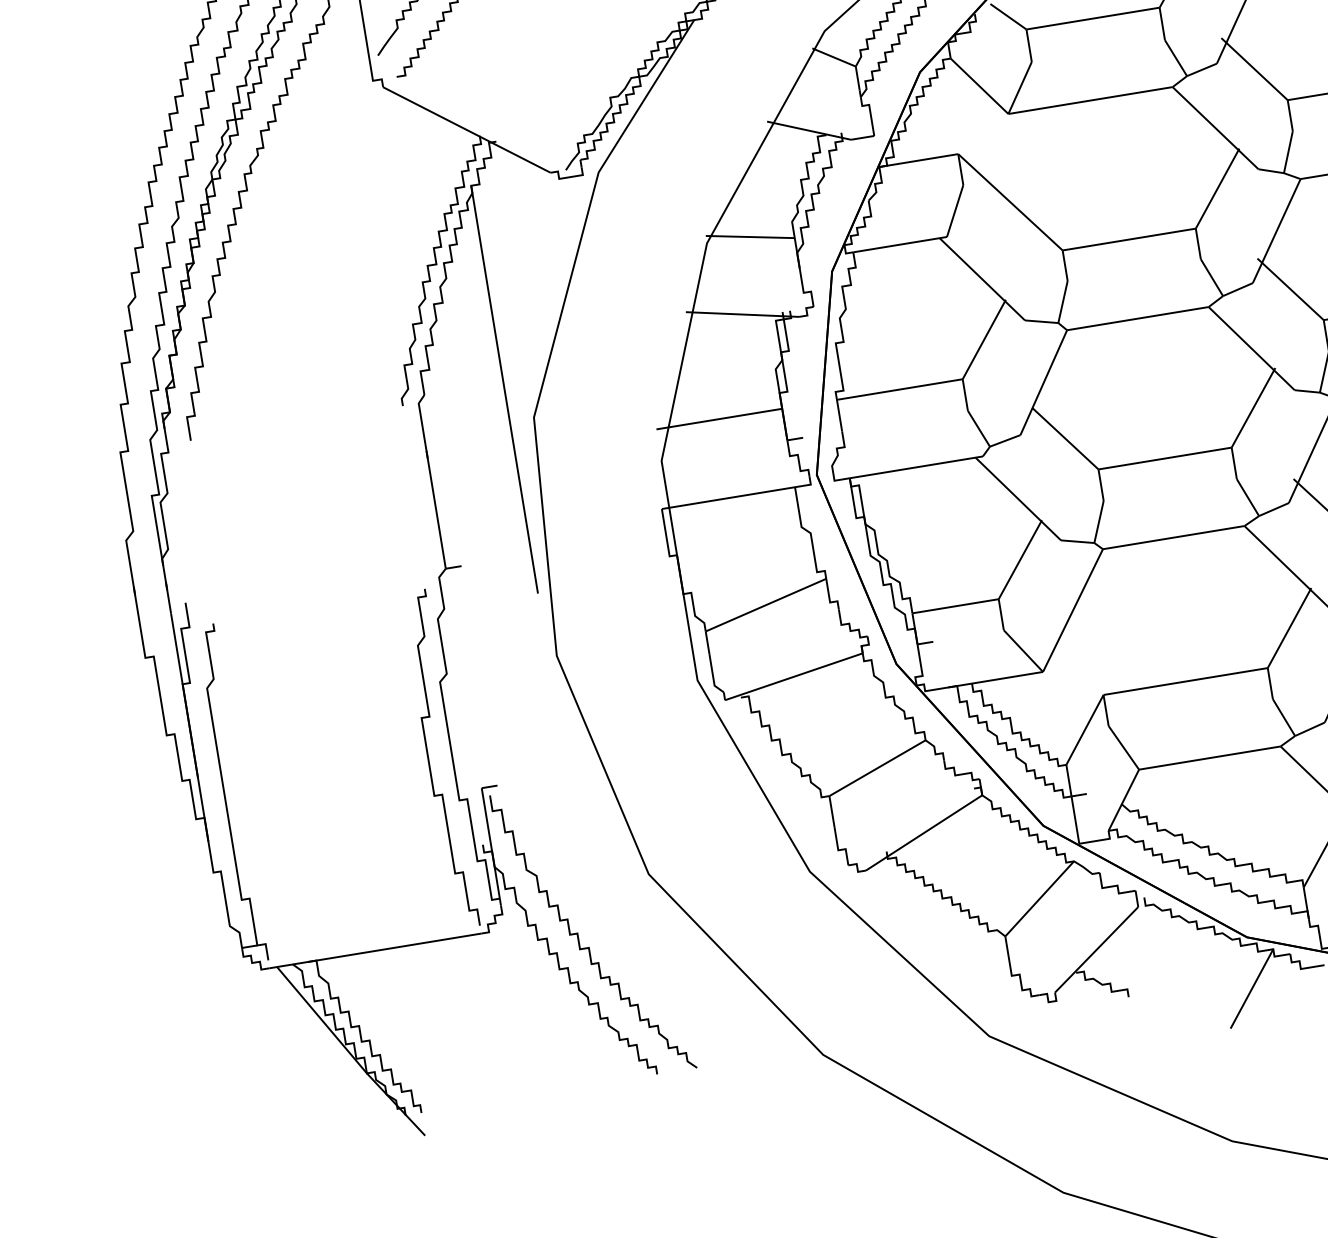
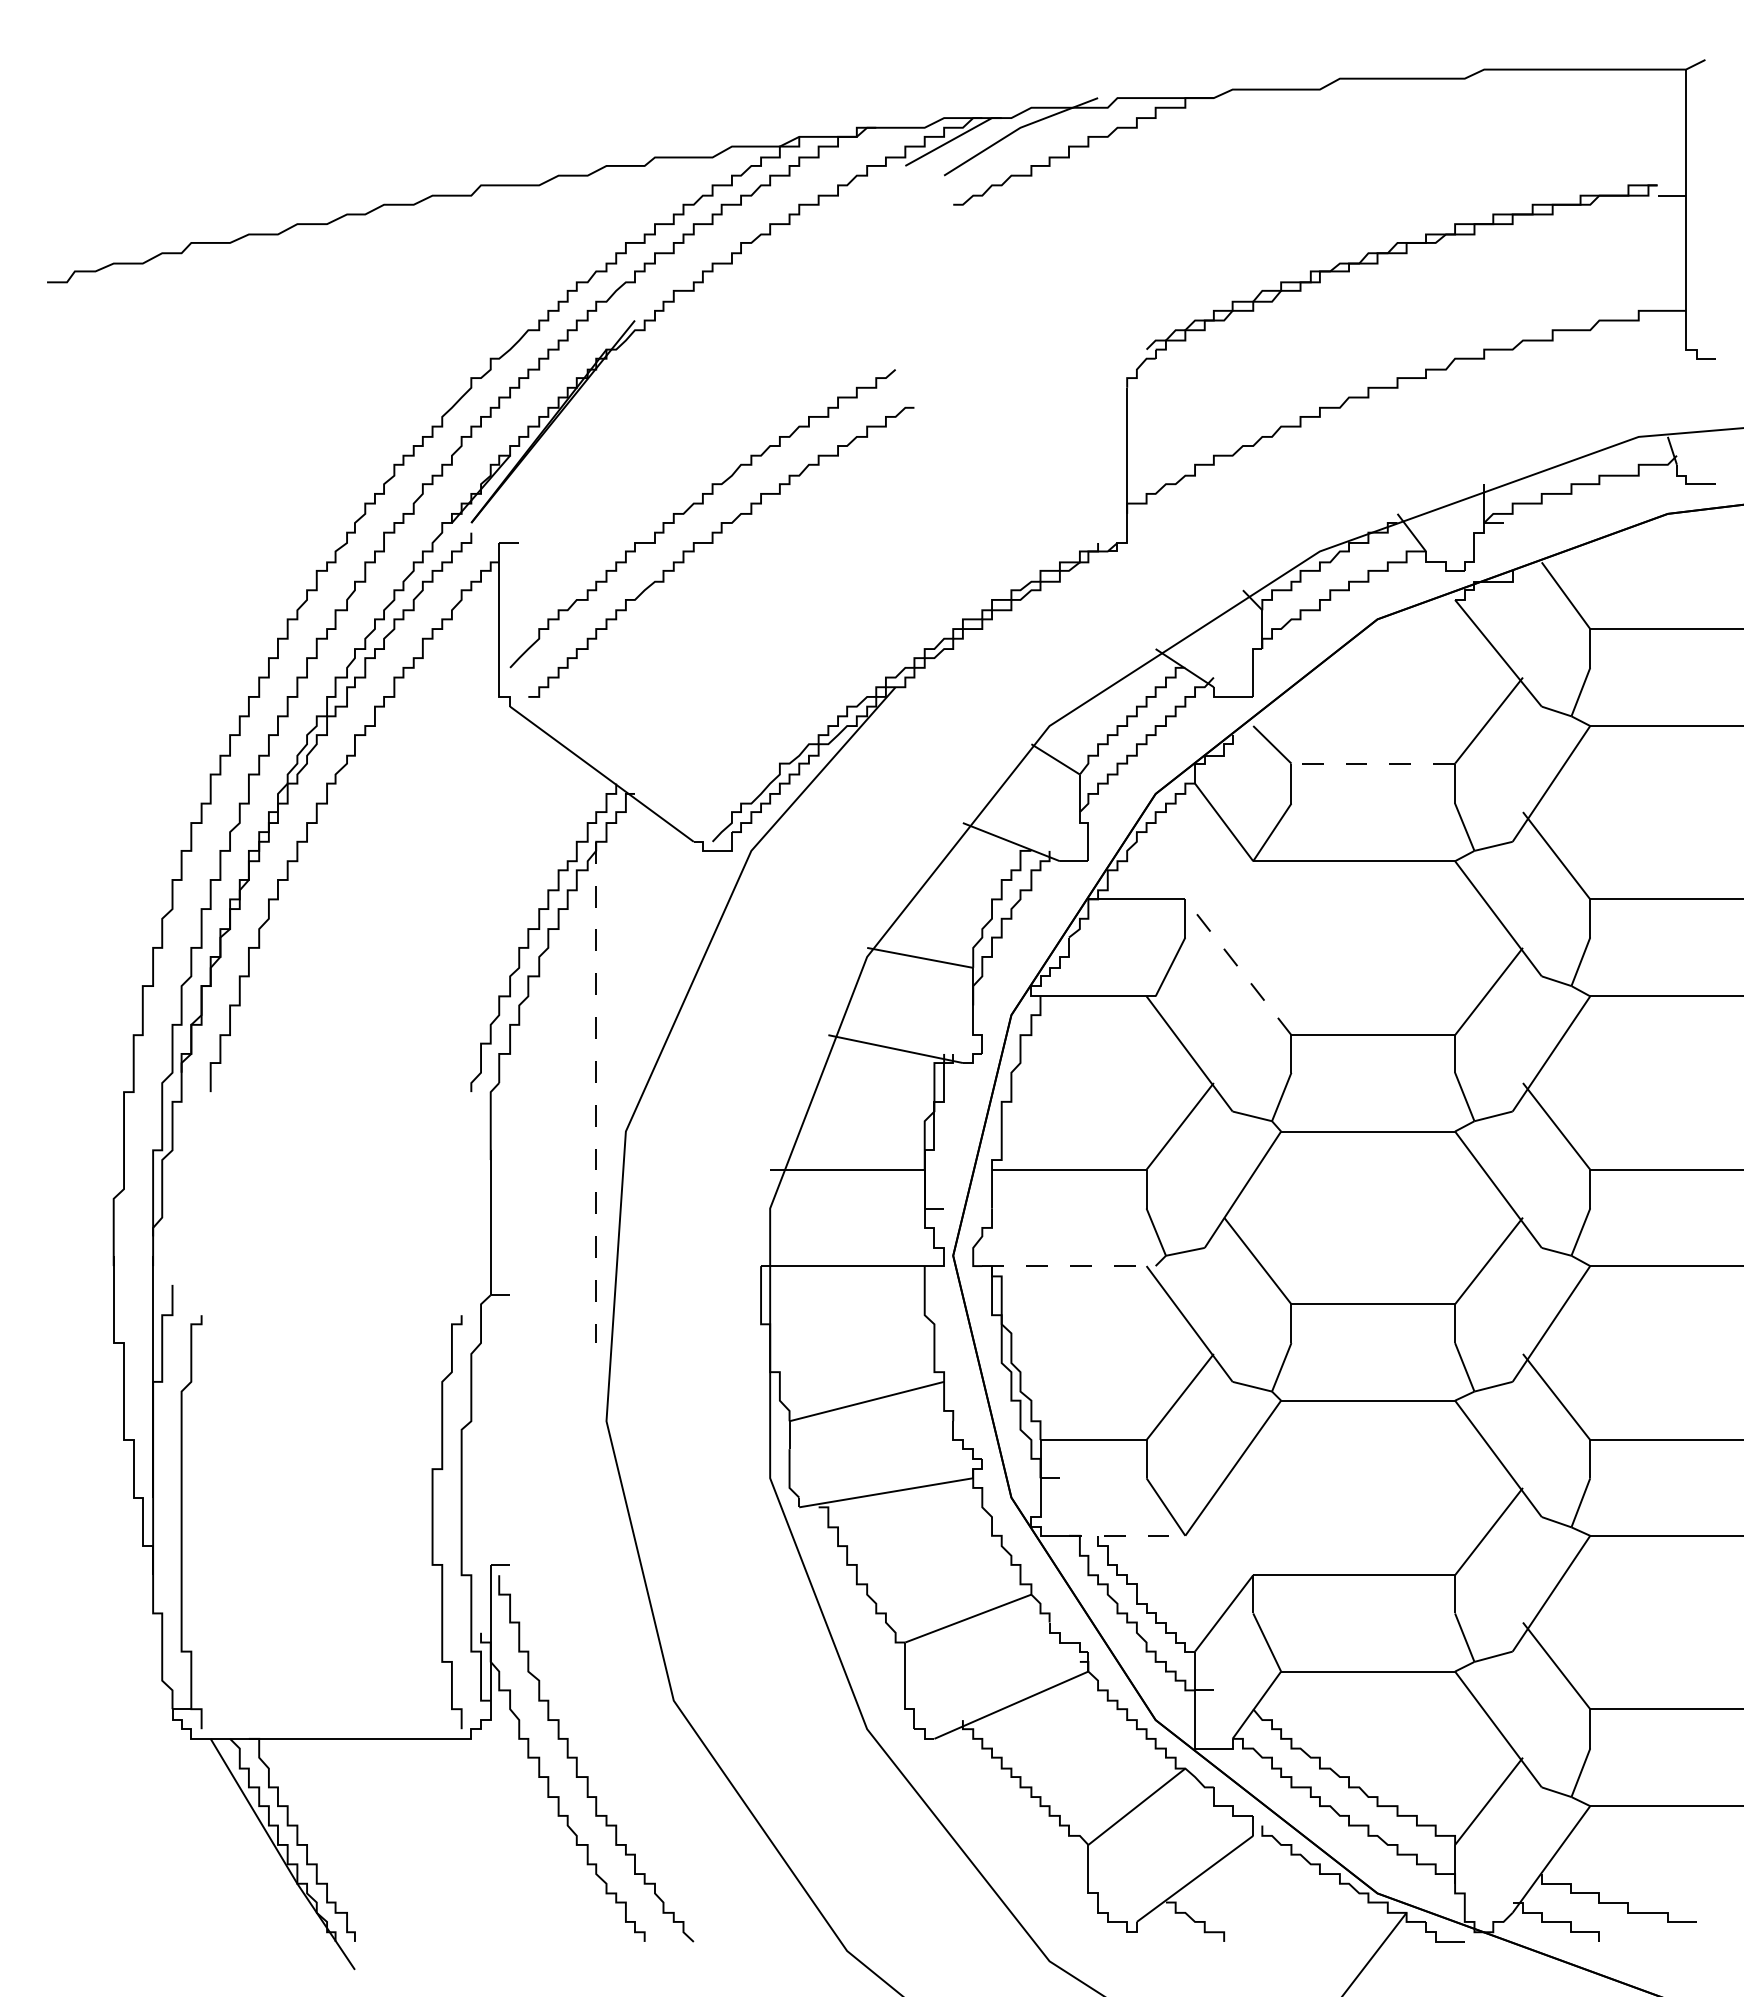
line: (1093, 18) -> (1373, 763), solid -> dashed
line: (1010, 201) -> (1238, 966), solid -> dashed
line: (504, 389) -> (596, 1092), solid -> dashed
line: (912, 468) -> (1068, 1266), solid -> dashed
line: (991, 680) -> (1122, 1535), solid -> dashed

